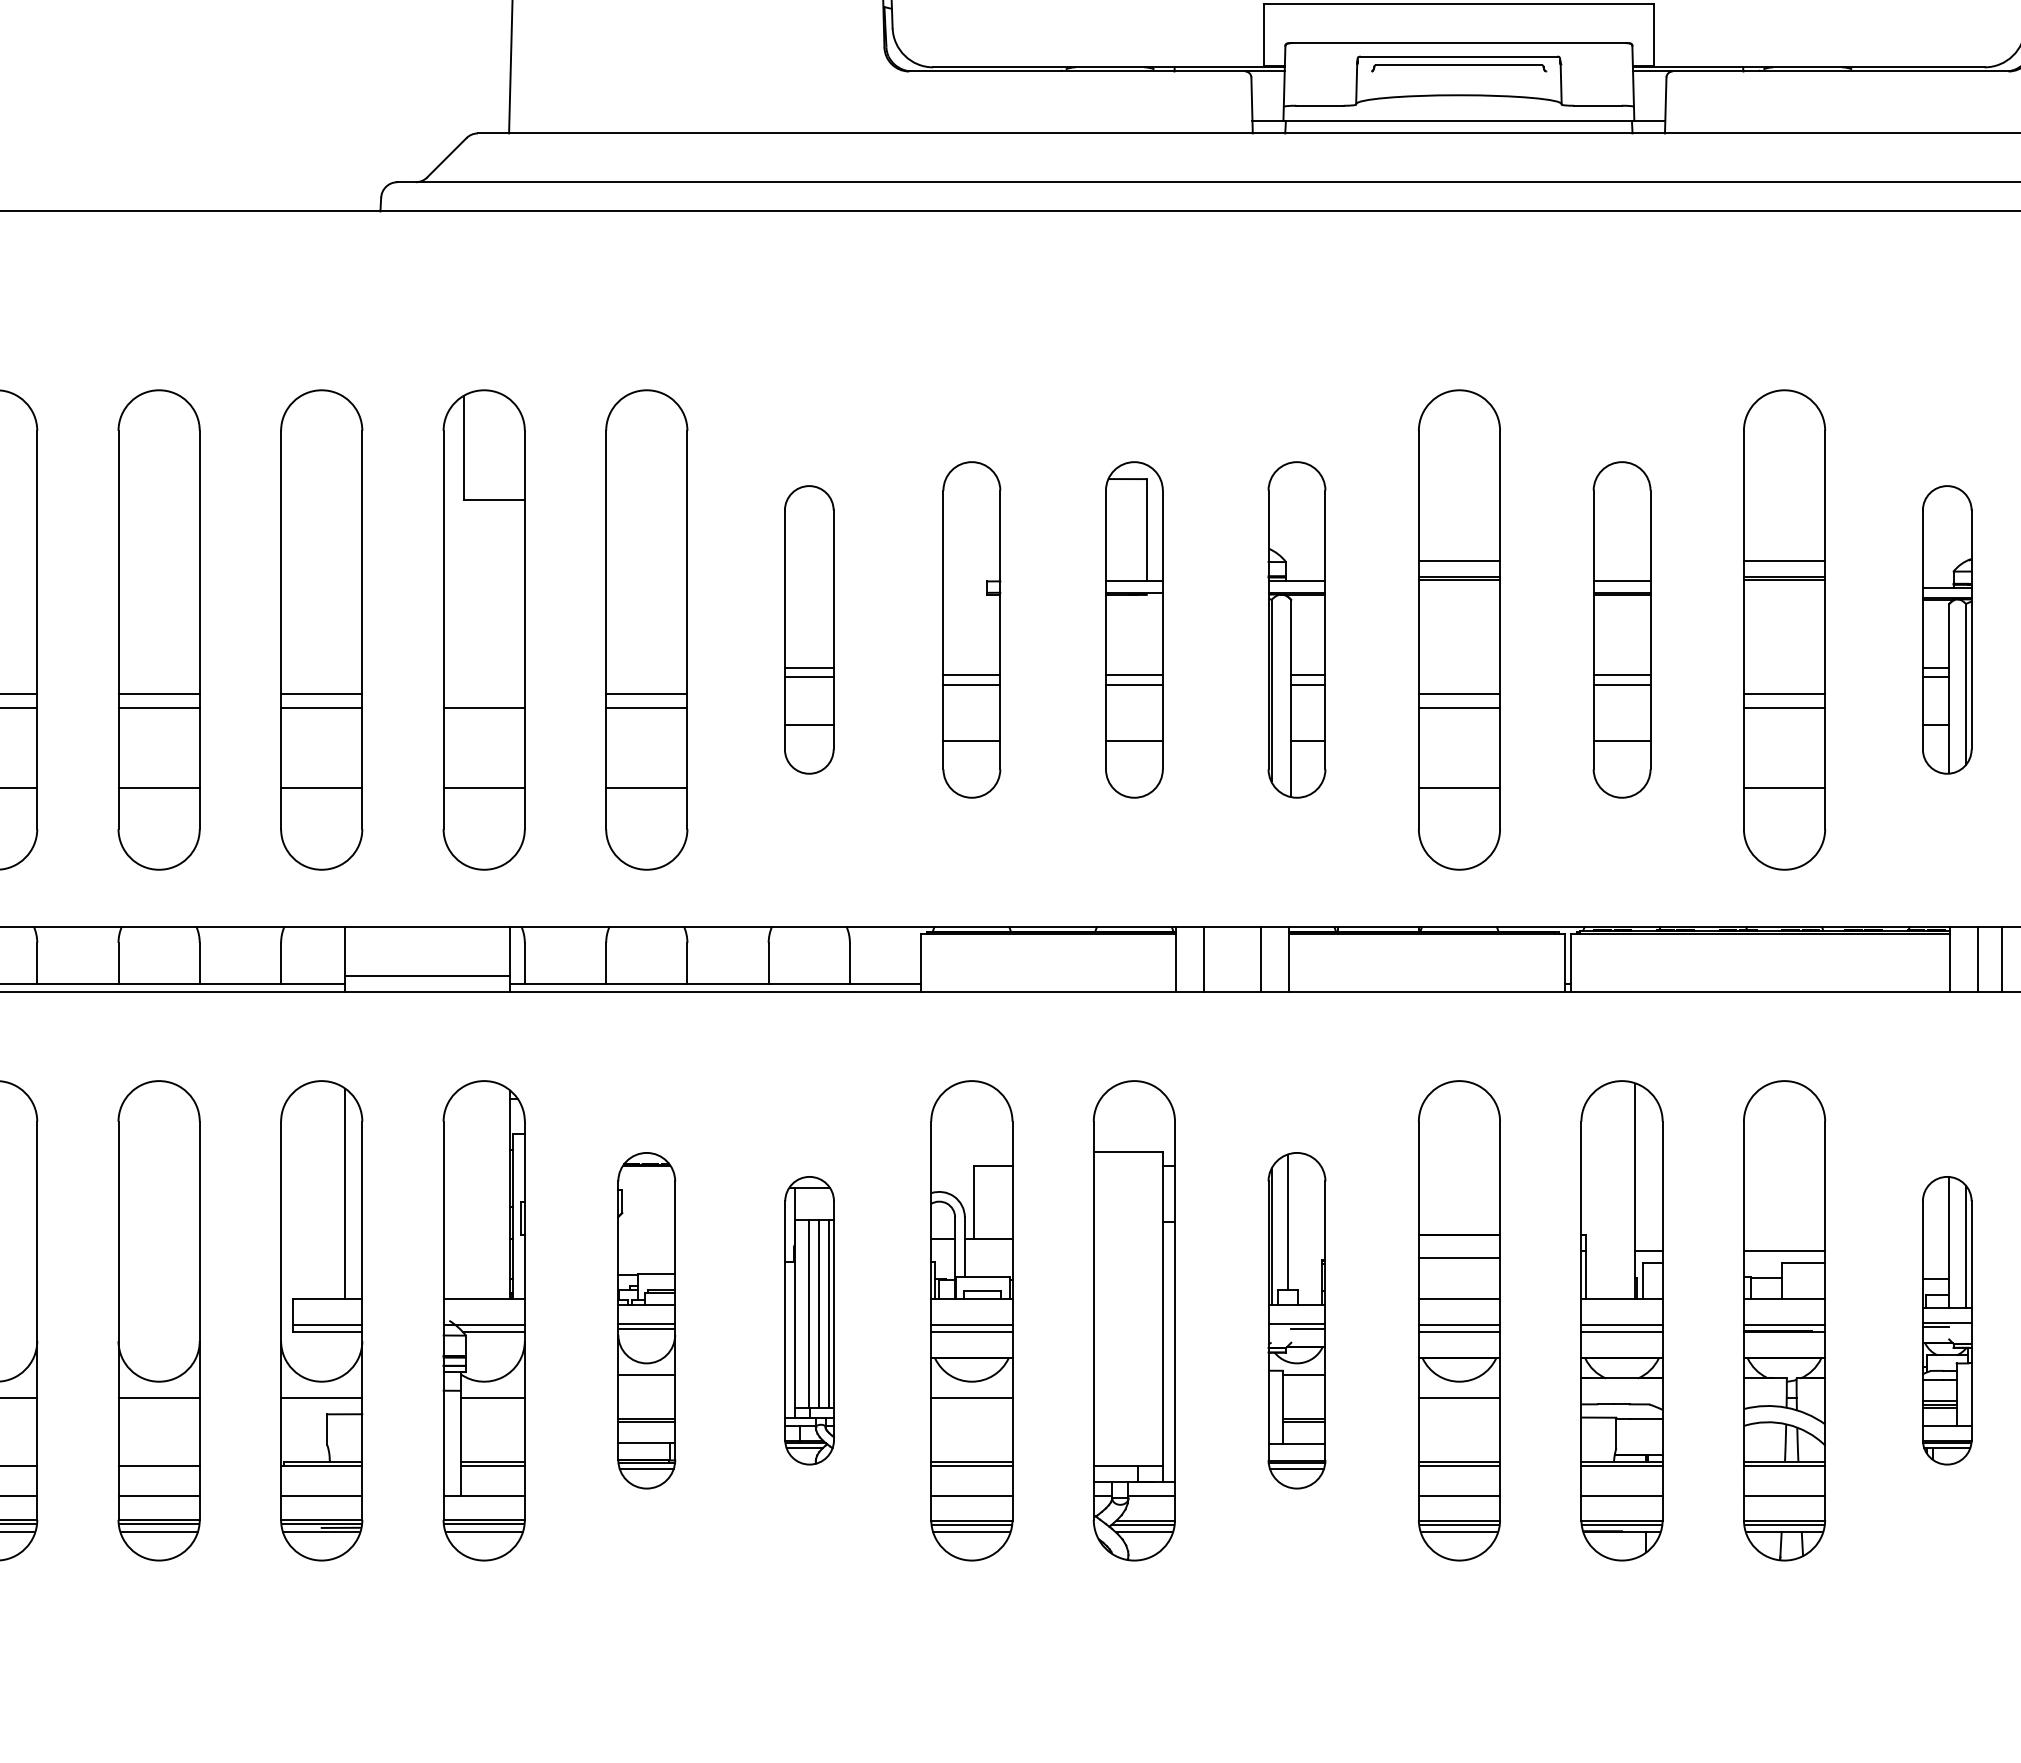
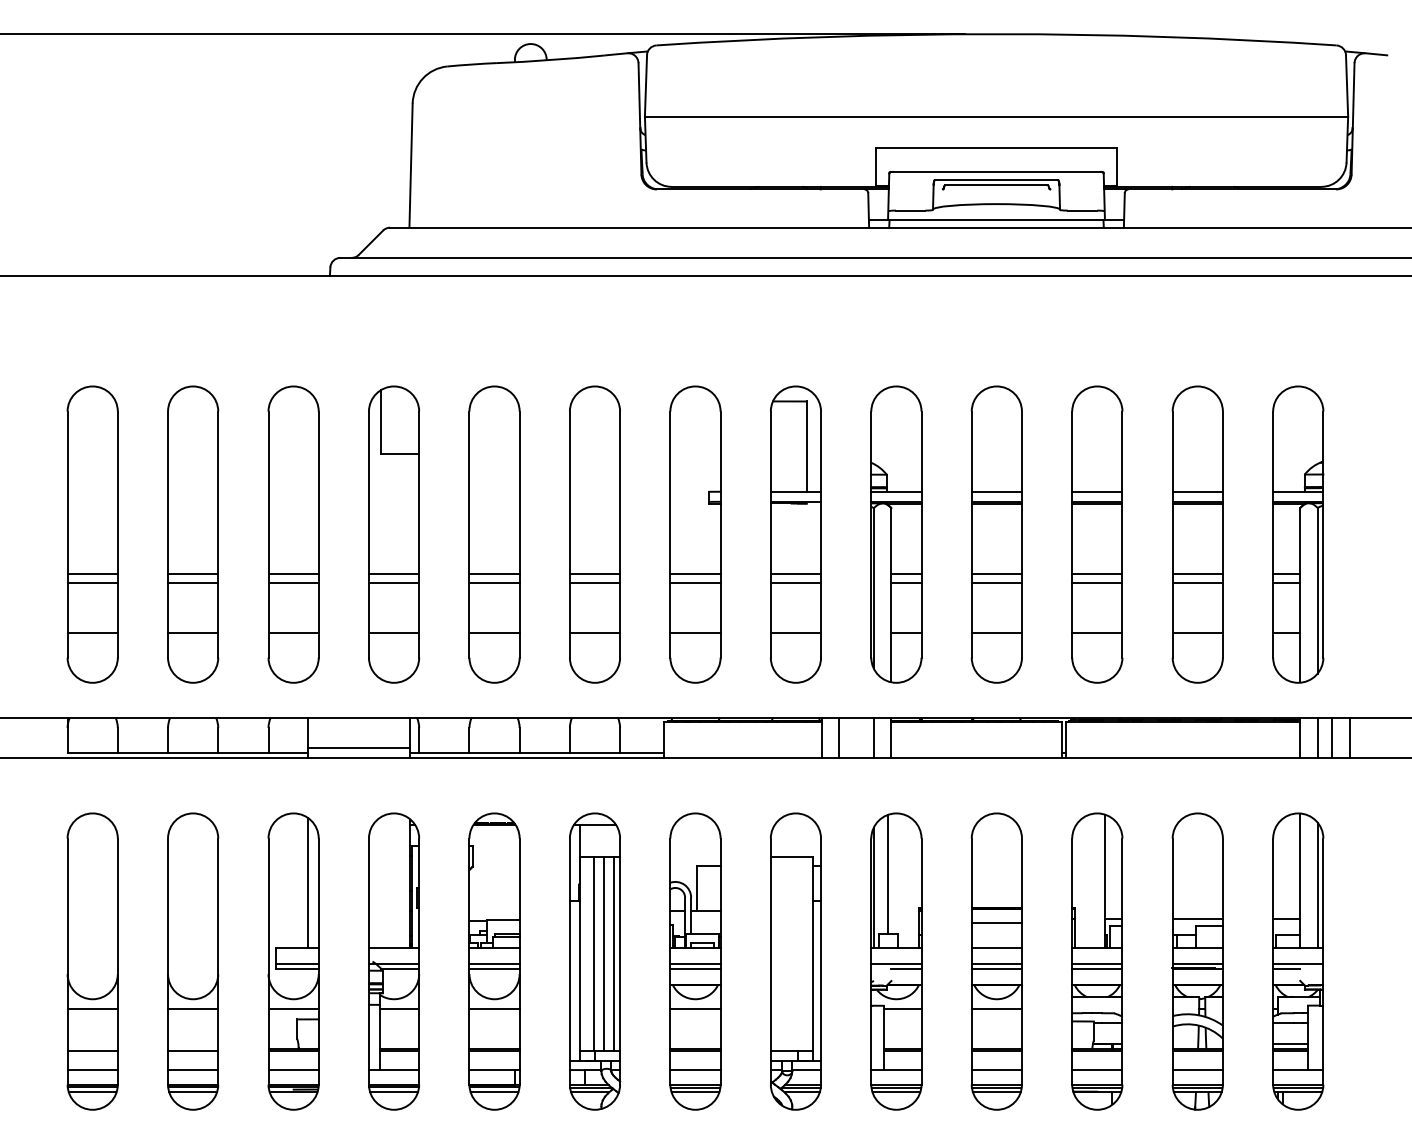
part: (808, 629) -> (594, 534), size x1.67
part: (971, 629) -> (695, 534), size x1.43
part: (1133, 629) -> (795, 534), size x1.43
part: (1297, 629) -> (896, 534), size x1.43
part: (1622, 629) -> (1097, 534), size x1.43
part: (1947, 629) -> (1298, 534), size x1.67
line: (483, 694) -> (393, 574), added
part: (646, 1320) -> (494, 961), size x1.43
part: (810, 1320) -> (595, 961), size x1.67
part: (1297, 1320) -> (896, 961), size x1.43
part: (1947, 1320) -> (1298, 961), size x1.67

